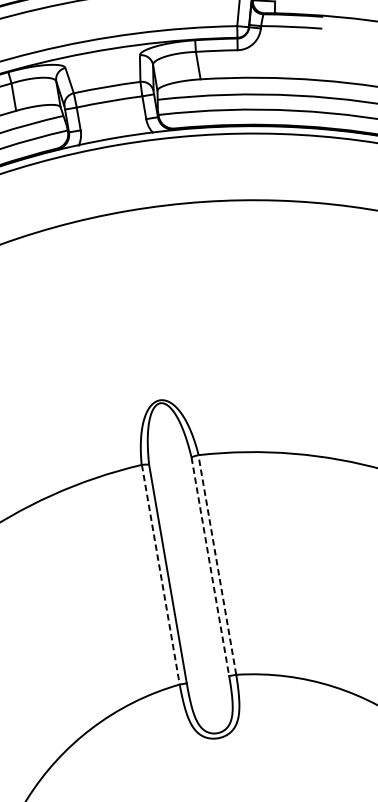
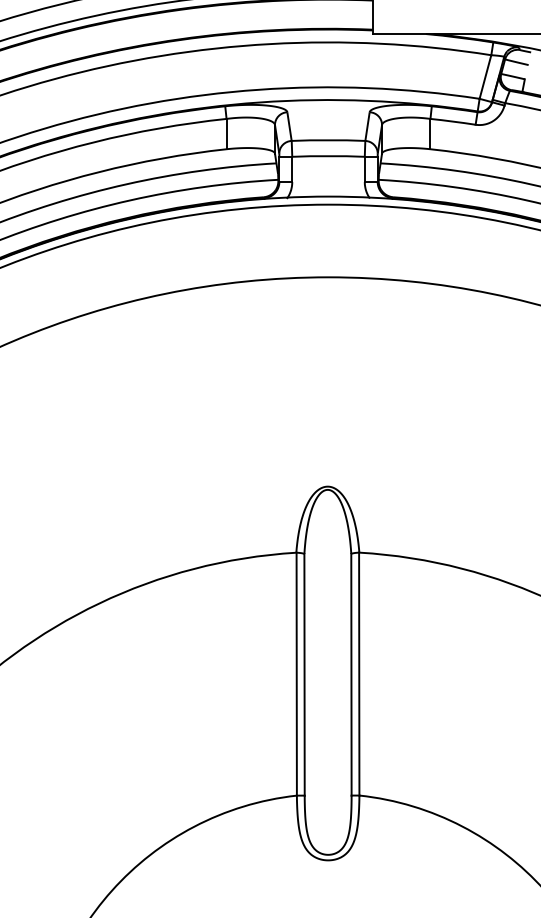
line: (217, 564) -> (359, 673), dashed -> solid
line: (210, 566) -> (351, 674), dashed -> solid
line: (160, 575) -> (296, 674), dashed -> solid

